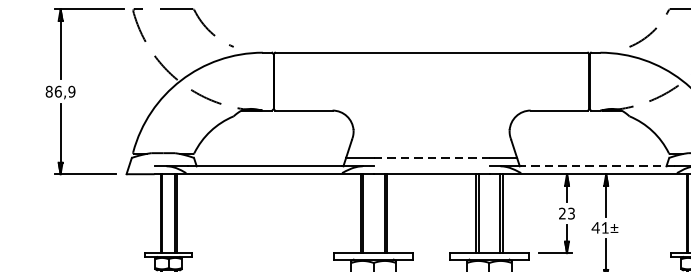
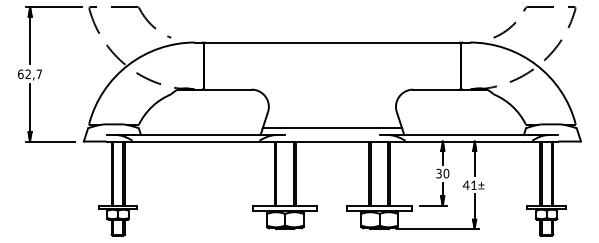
text: (61, 91) -> (30, 74), 86,9 -> 62,7
line: (431, 158) -> (332, 128), dashed -> solid
line: (597, 166) -> (467, 135), dashed -> solid
text: (566, 213) -> (442, 173), 23 -> 30

